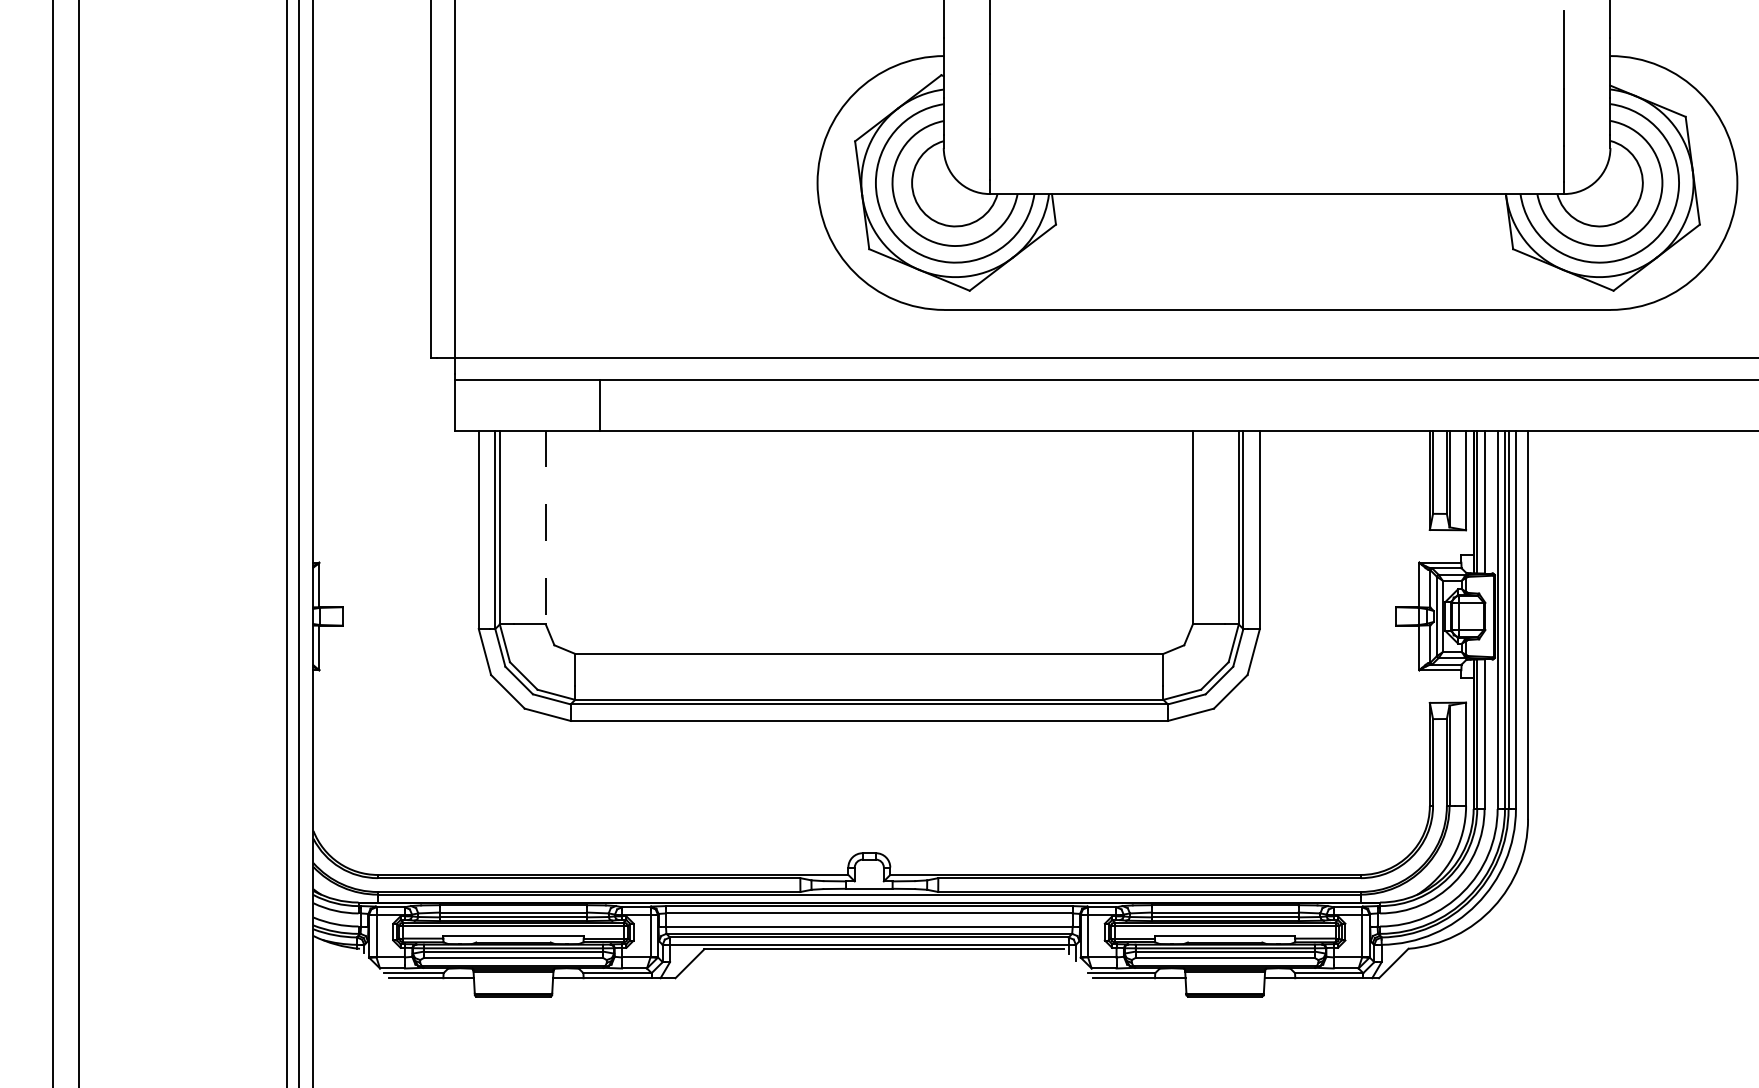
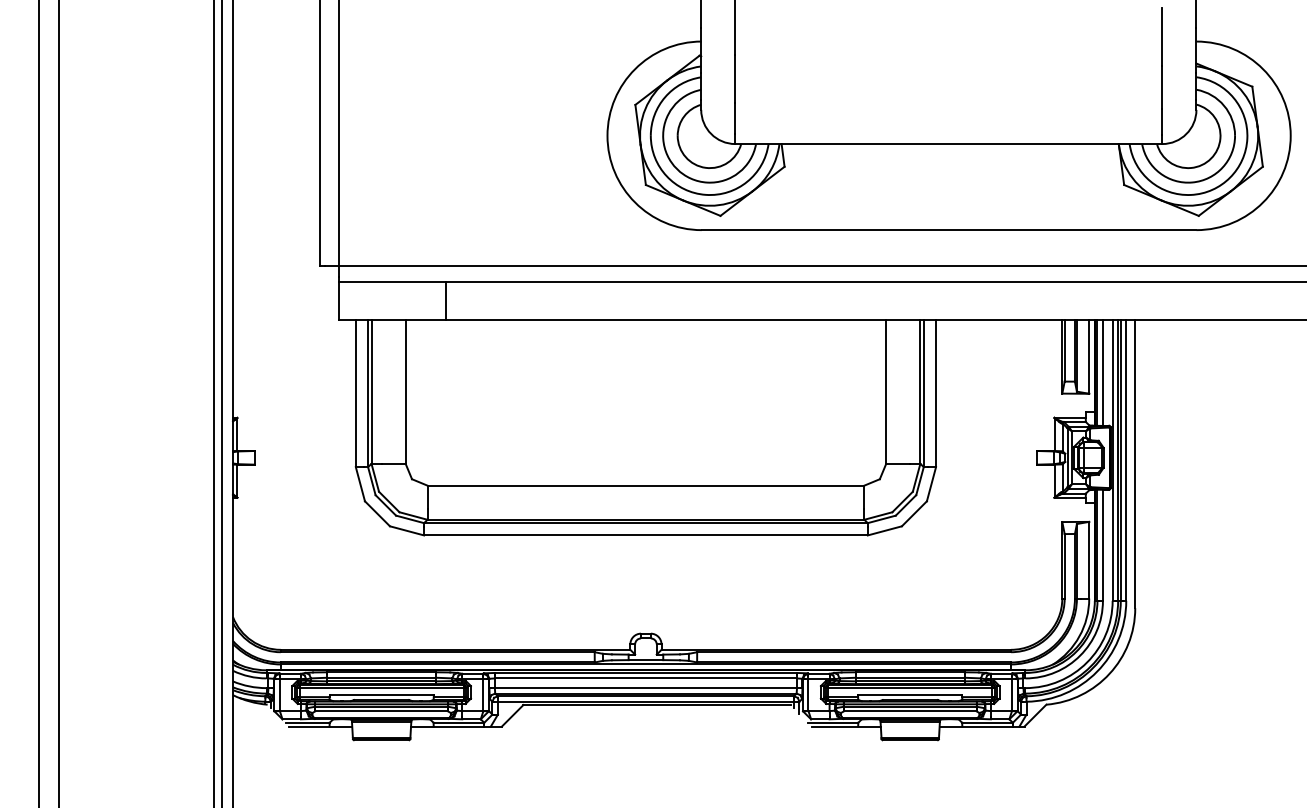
line: (545, 527) -> (405, 391), dashed -> solid

